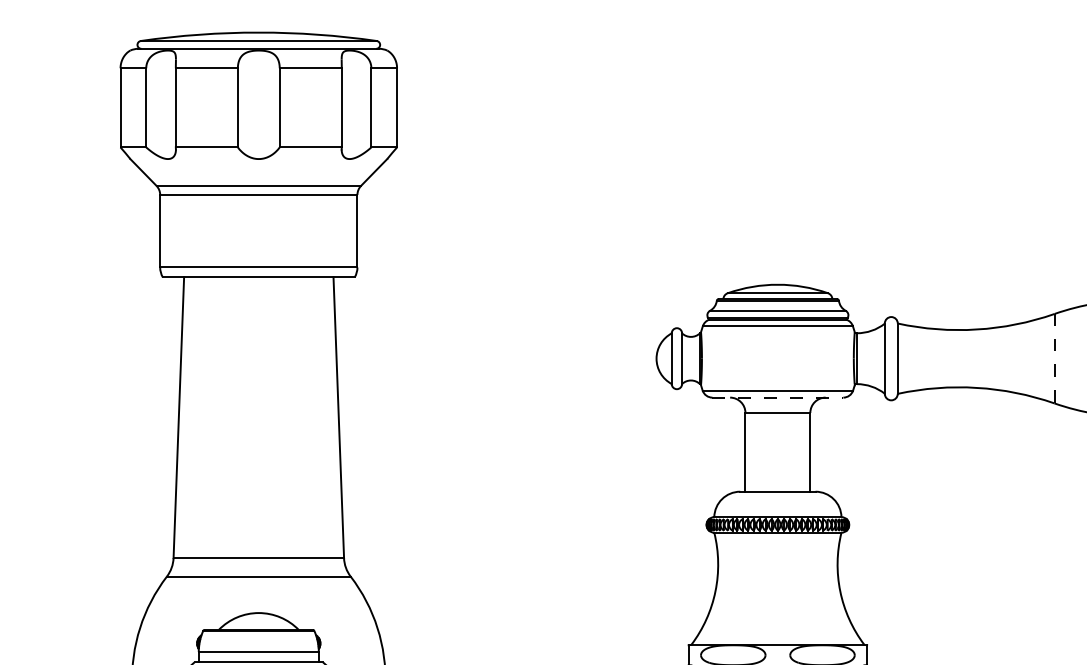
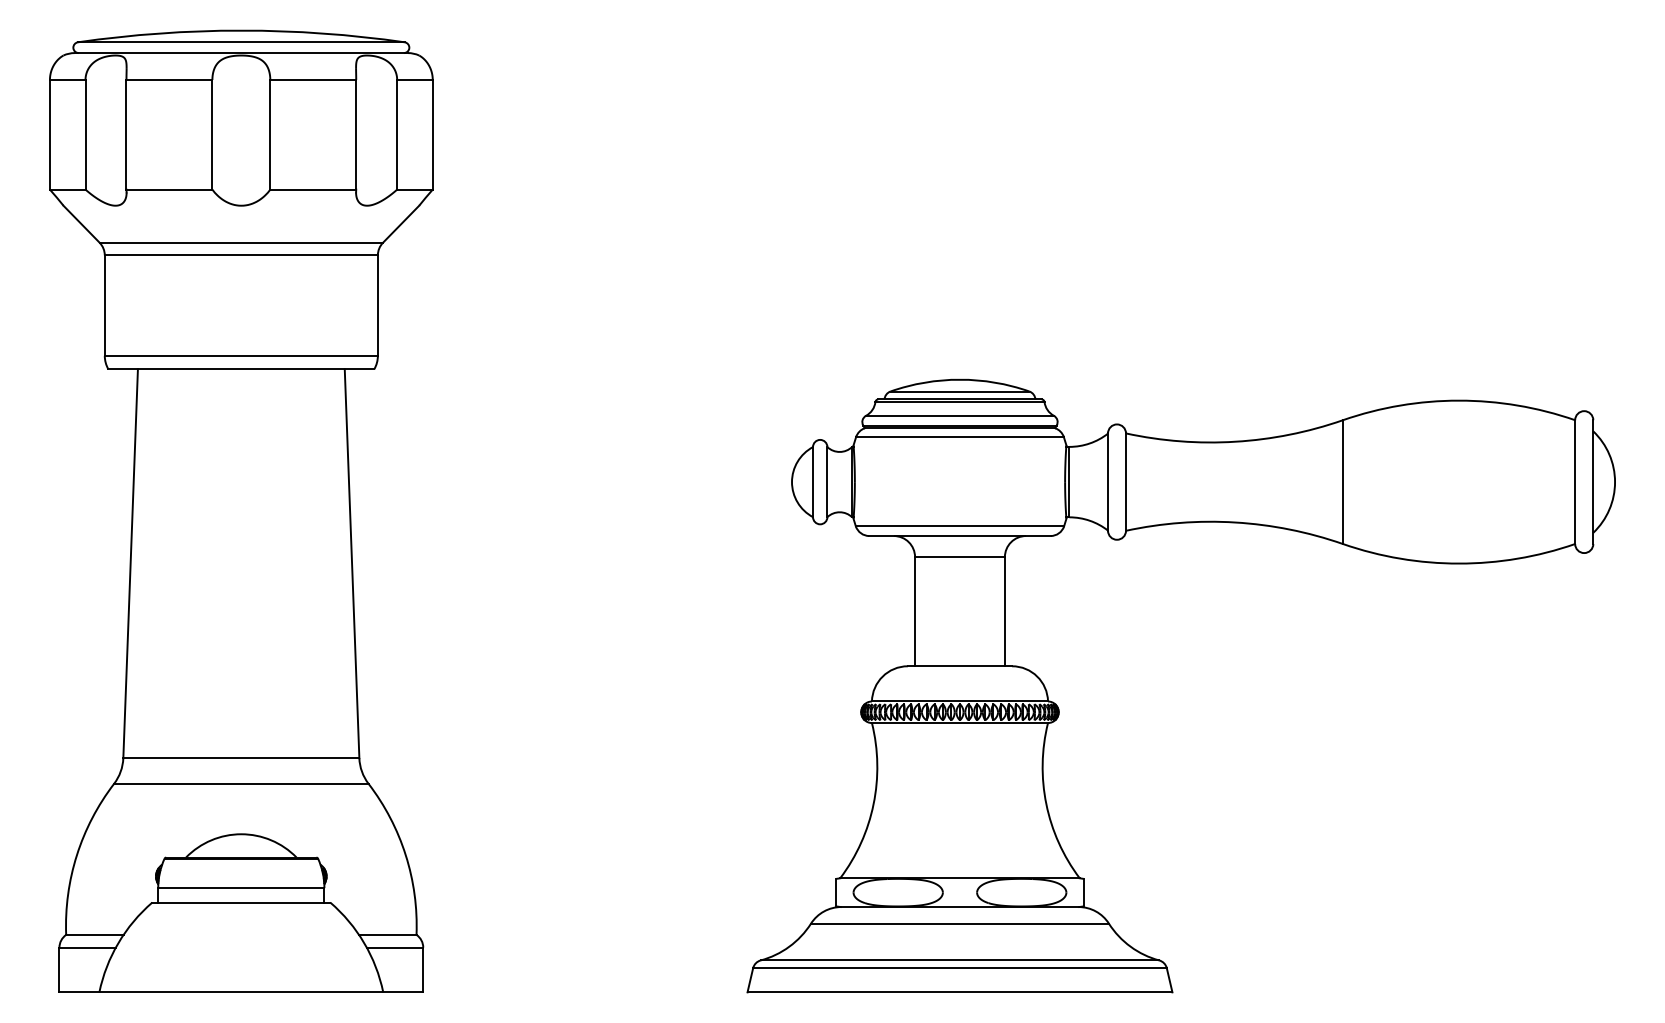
line: (1054, 358) -> (1342, 482), dashed -> solid
line: (777, 397) -> (959, 536), dashed -> solid

